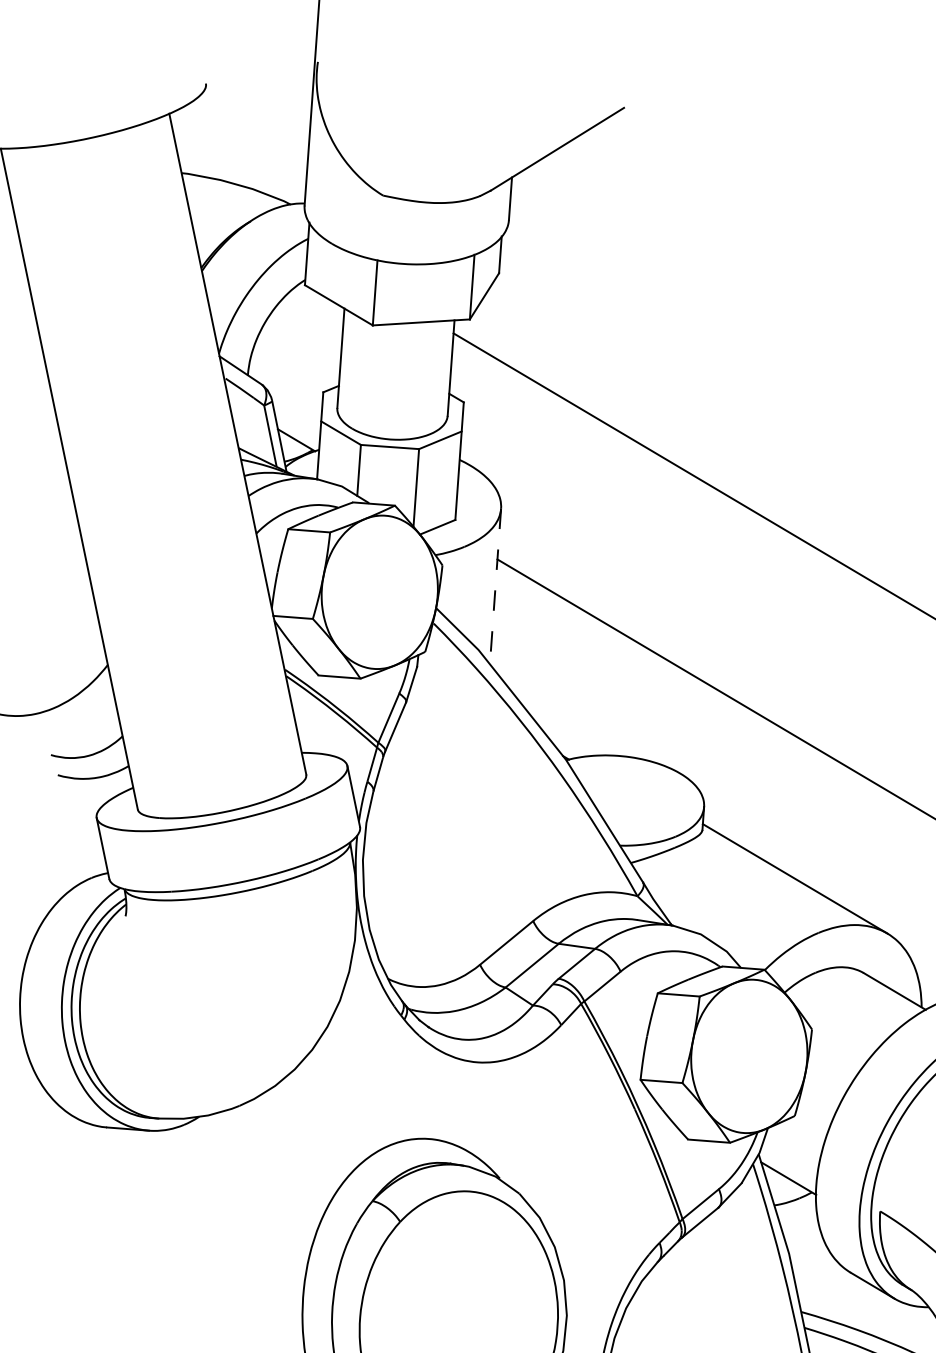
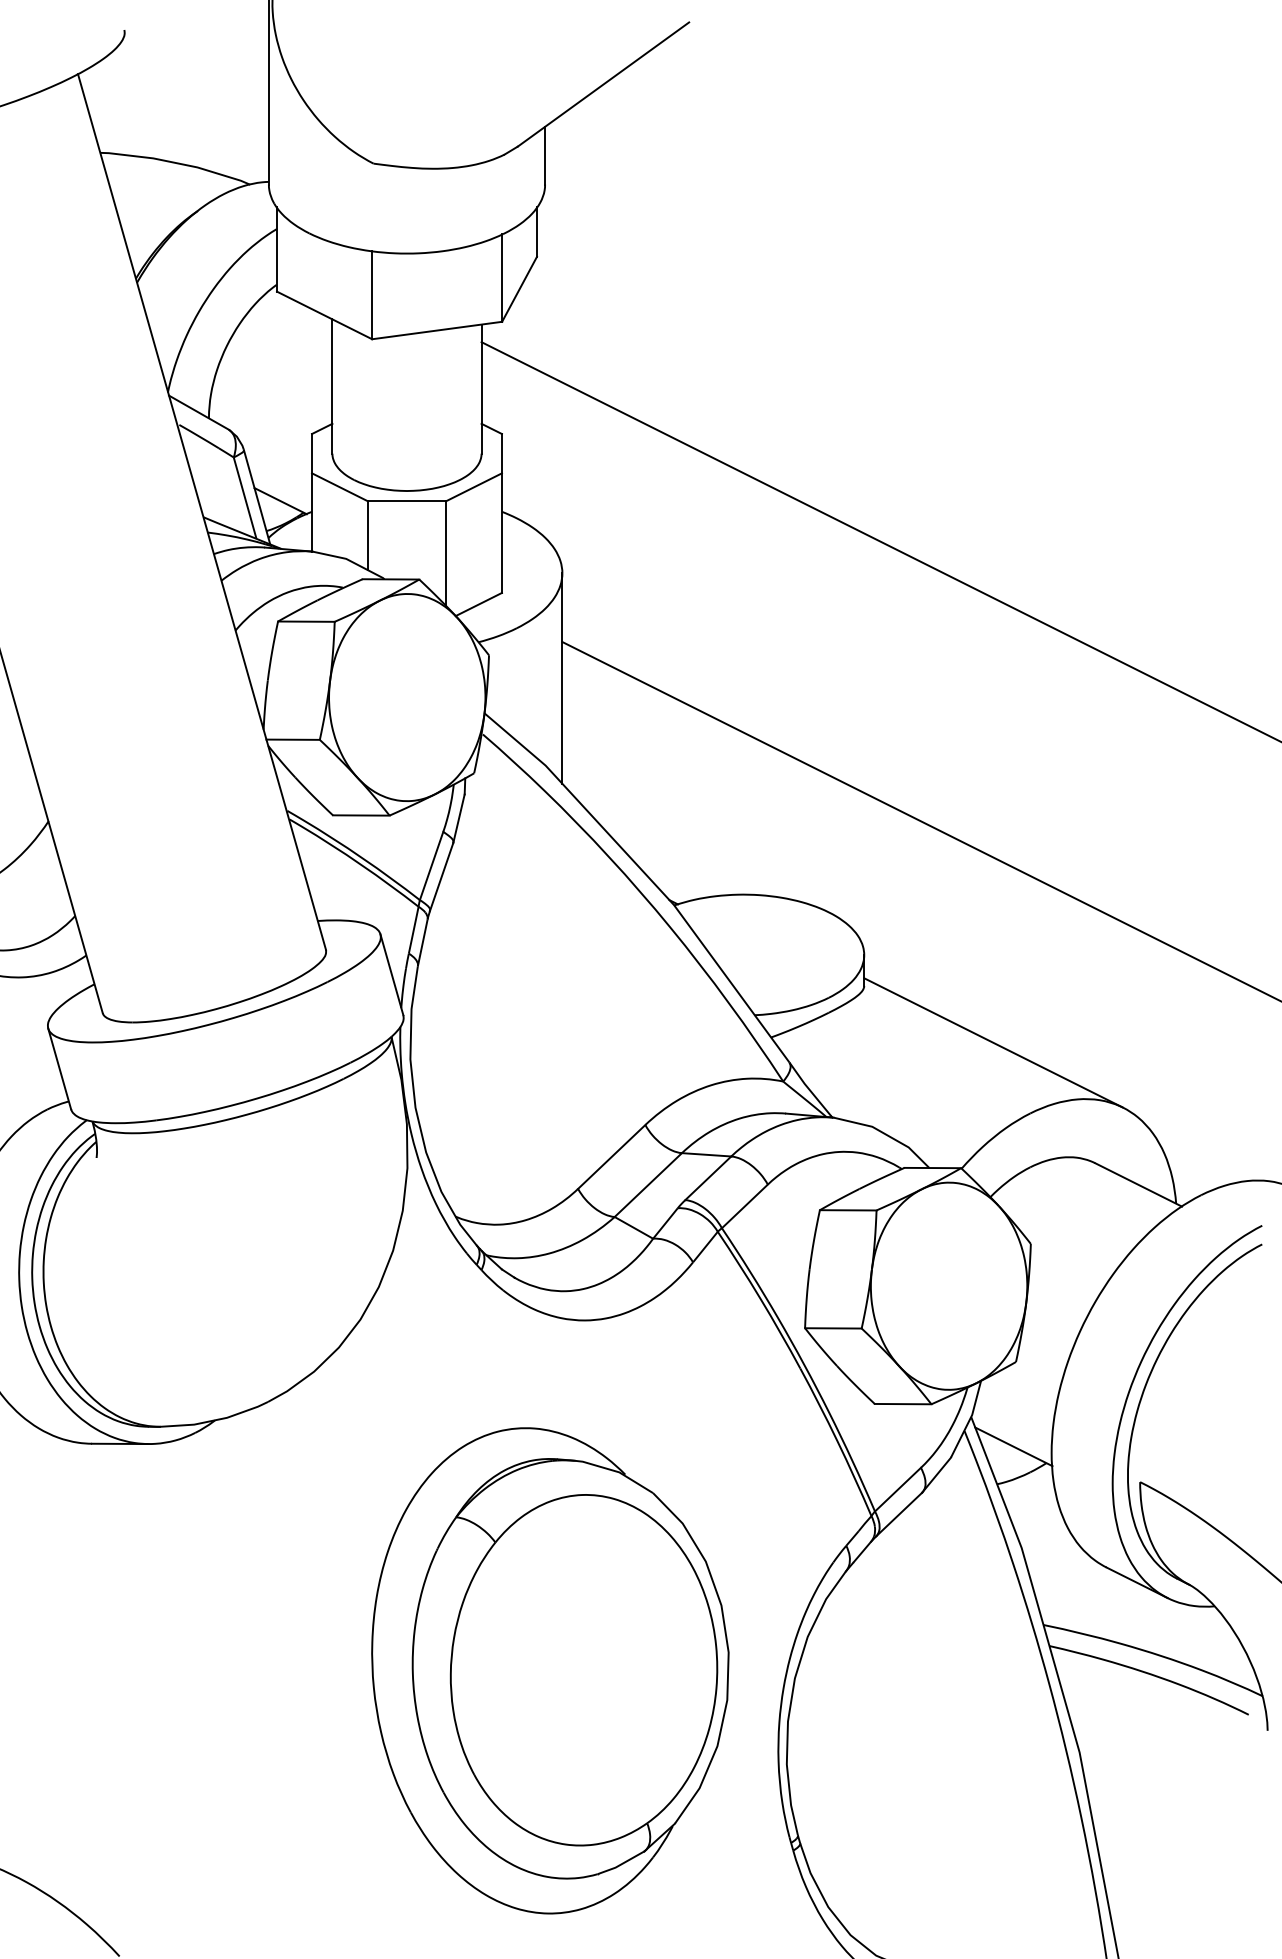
line: (495, 587) -> (562, 679), dashed -> solid

